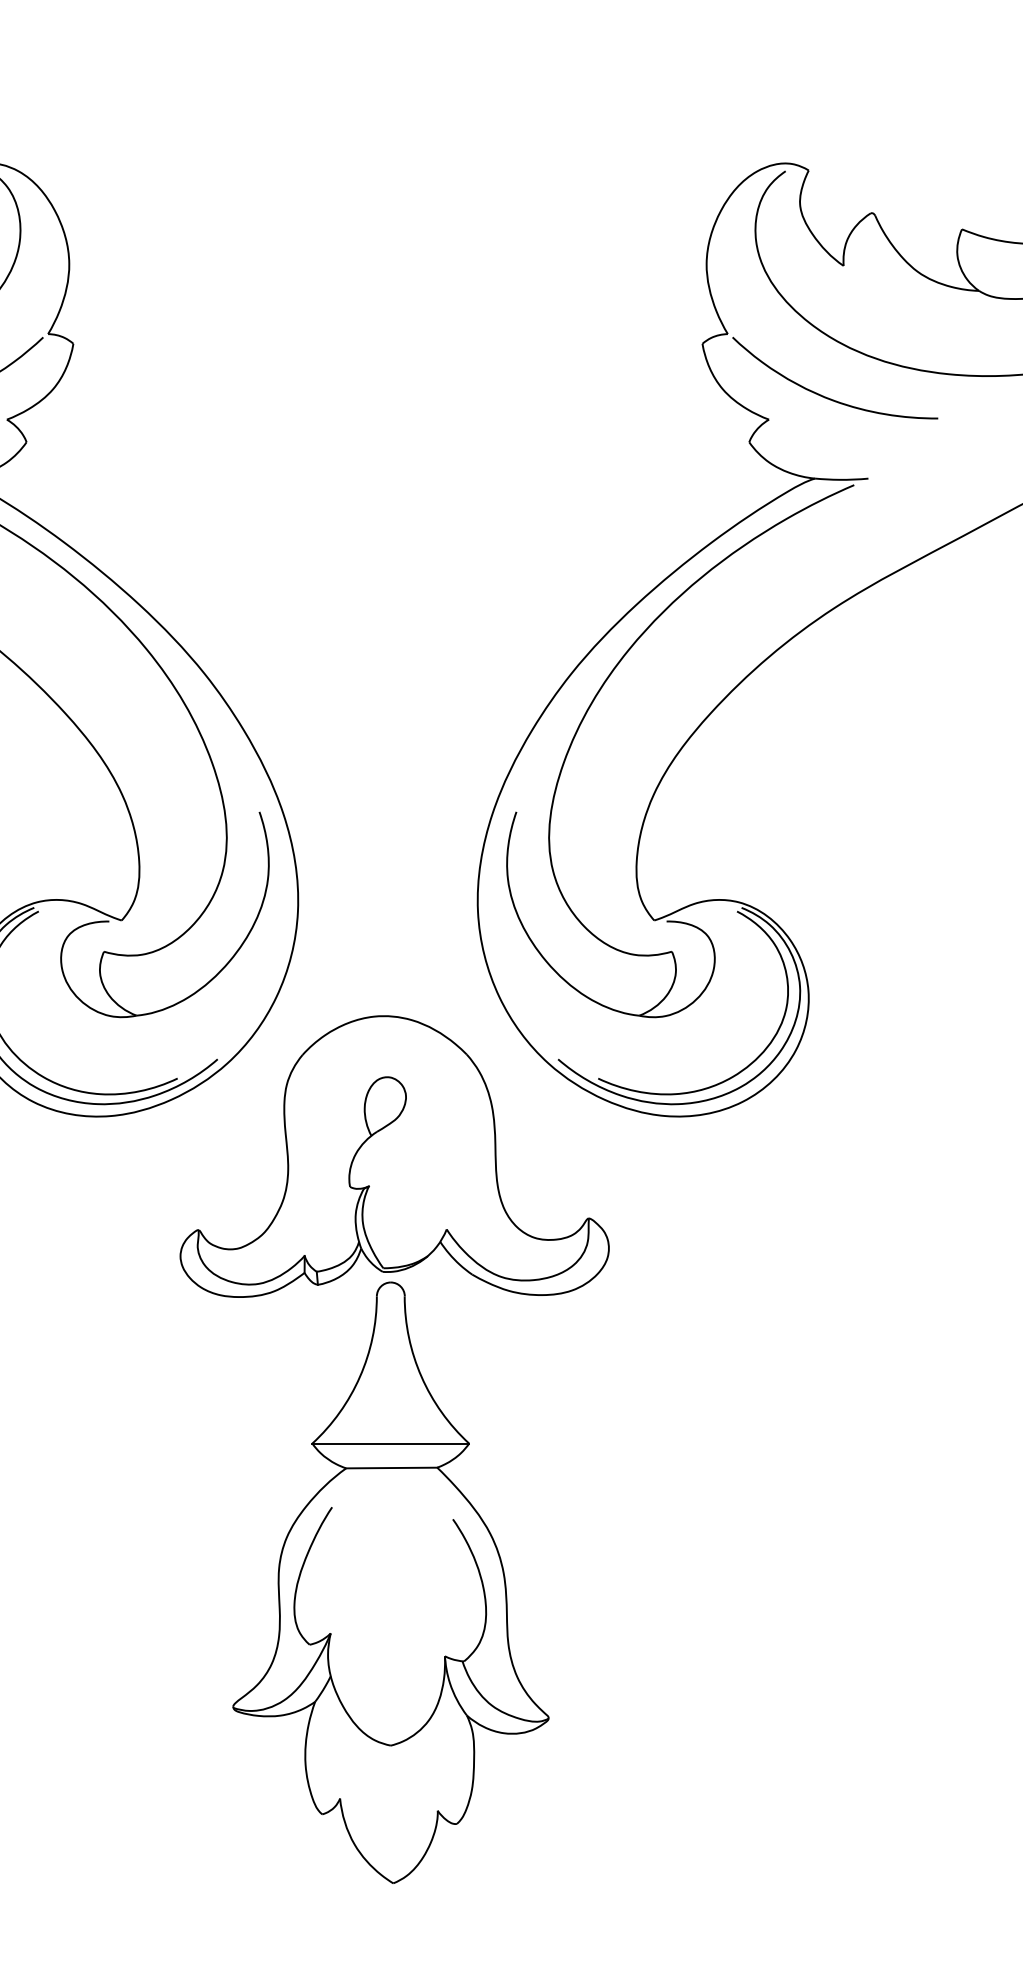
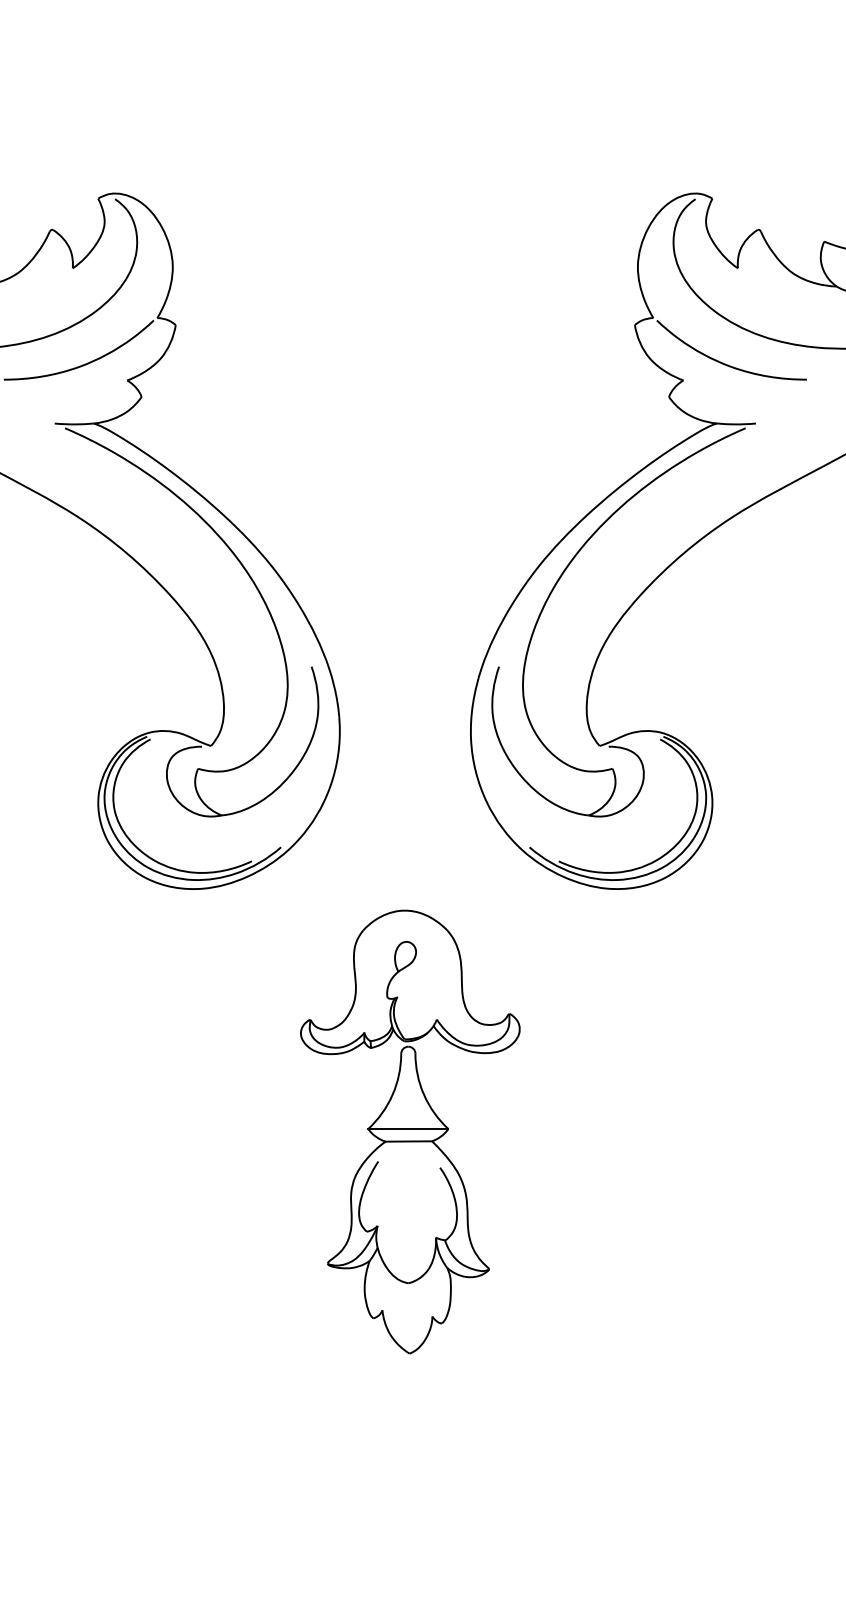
part: (395, 1448) -> (410, 1131), size x0.7

